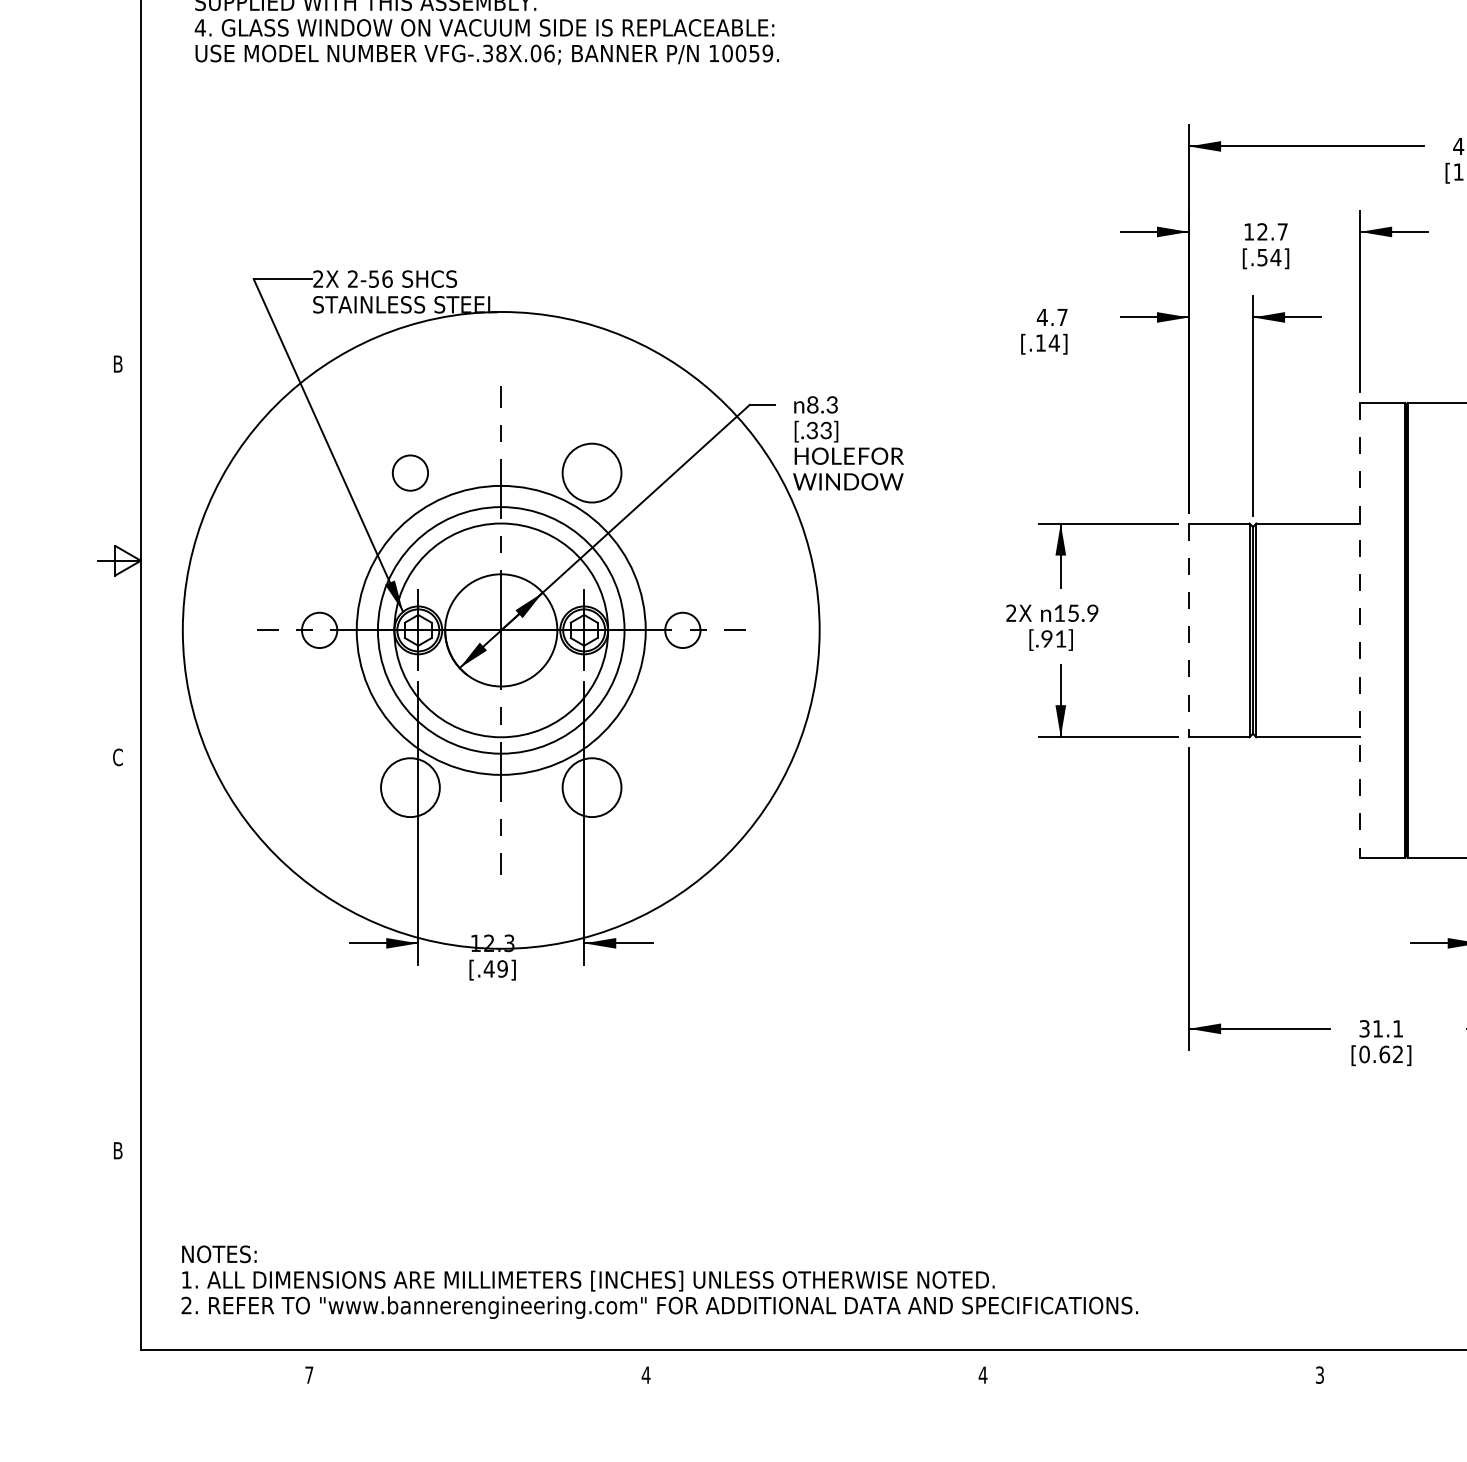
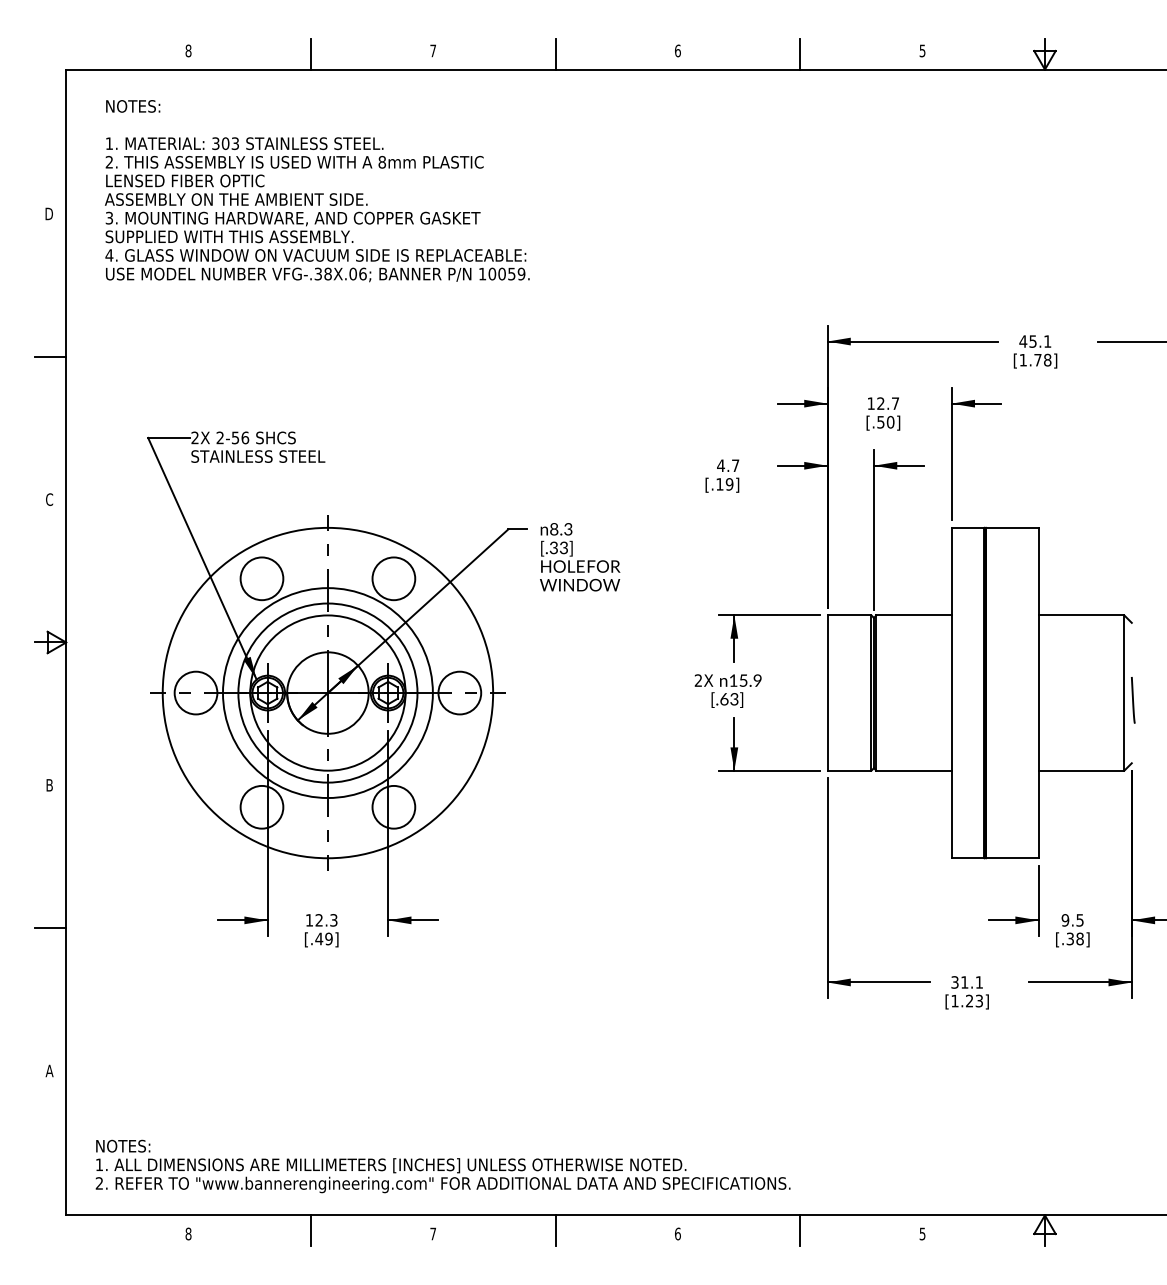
line: (119, 167) -> (50, 356), added
text: (1275, 256) -> (890, 421), [.54] -> [.50]
text: (1054, 343) -> (729, 484), [.14] -> [.19]
text: (117, 363) -> (49, 499), B -> C
circle: (409, 472) -> (261, 578), size x1.67
circle: (318, 629) -> (195, 692), size x1.67
circle: (500, 629) -> (327, 692), size x0.71
circle: (682, 629) -> (459, 692), size x1.67
line: (1189, 630) -> (827, 693), dashed -> solid
line: (1359, 630) -> (951, 693), dashed -> solid
text: (1054, 639) -> (729, 699), [.91] -> [.63]
text: (117, 757) -> (49, 785), C -> B
line: (119, 954) -> (50, 928), added
text: (1380, 1053) -> (966, 1000), [0.62] -> [1.23]
text: (117, 1150) -> (49, 1070), B -> A
line: (477, 1370) -> (310, 1230), added
line: (814, 1370) -> (555, 1230), added
line: (1151, 1370) -> (800, 1230), added
text: (309, 1374) -> (188, 1233), 7 -> 8
text: (646, 1374) -> (433, 1233), 4 -> 7
text: (982, 1374) -> (677, 1233), 4 -> 6
text: (1319, 1374) -> (922, 1233), 3 -> 5

